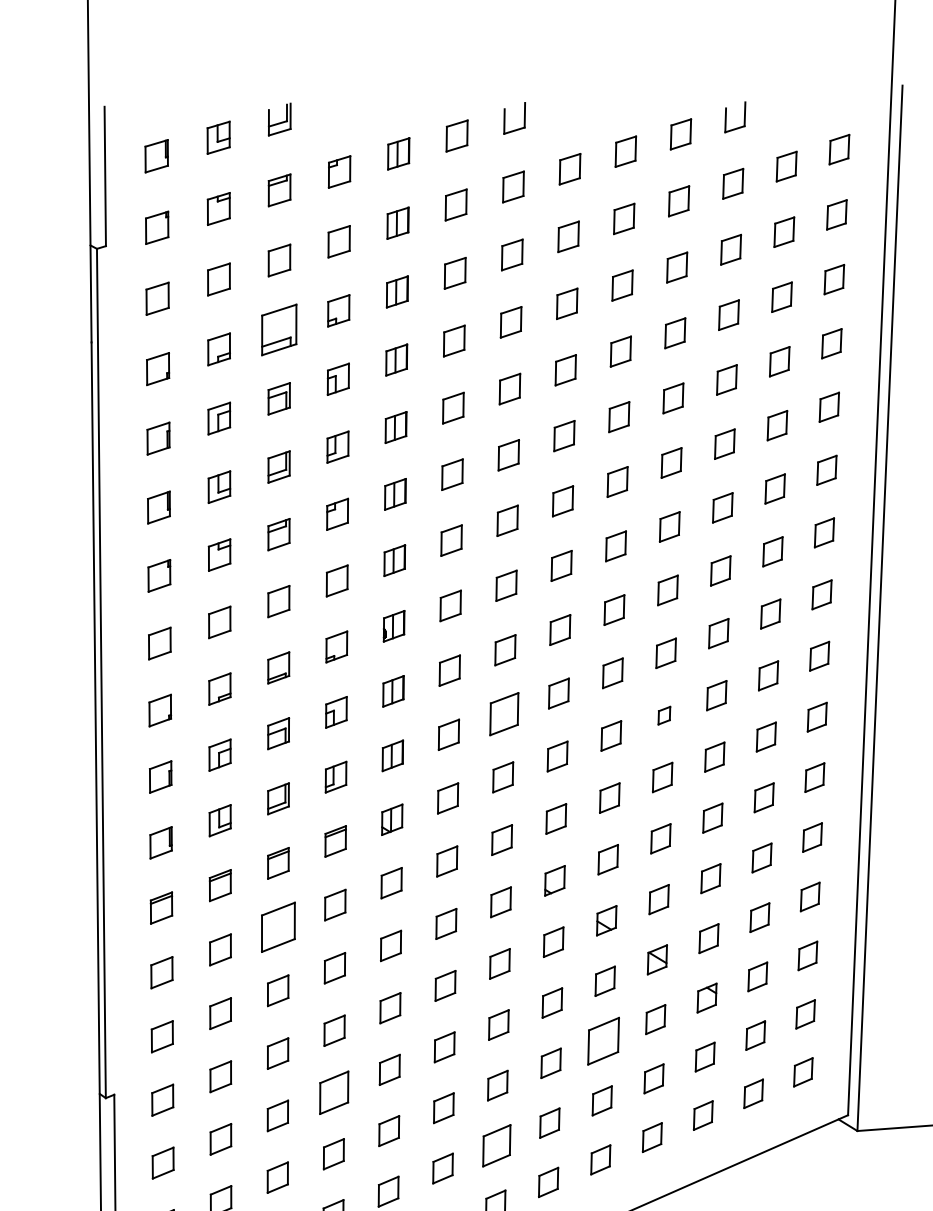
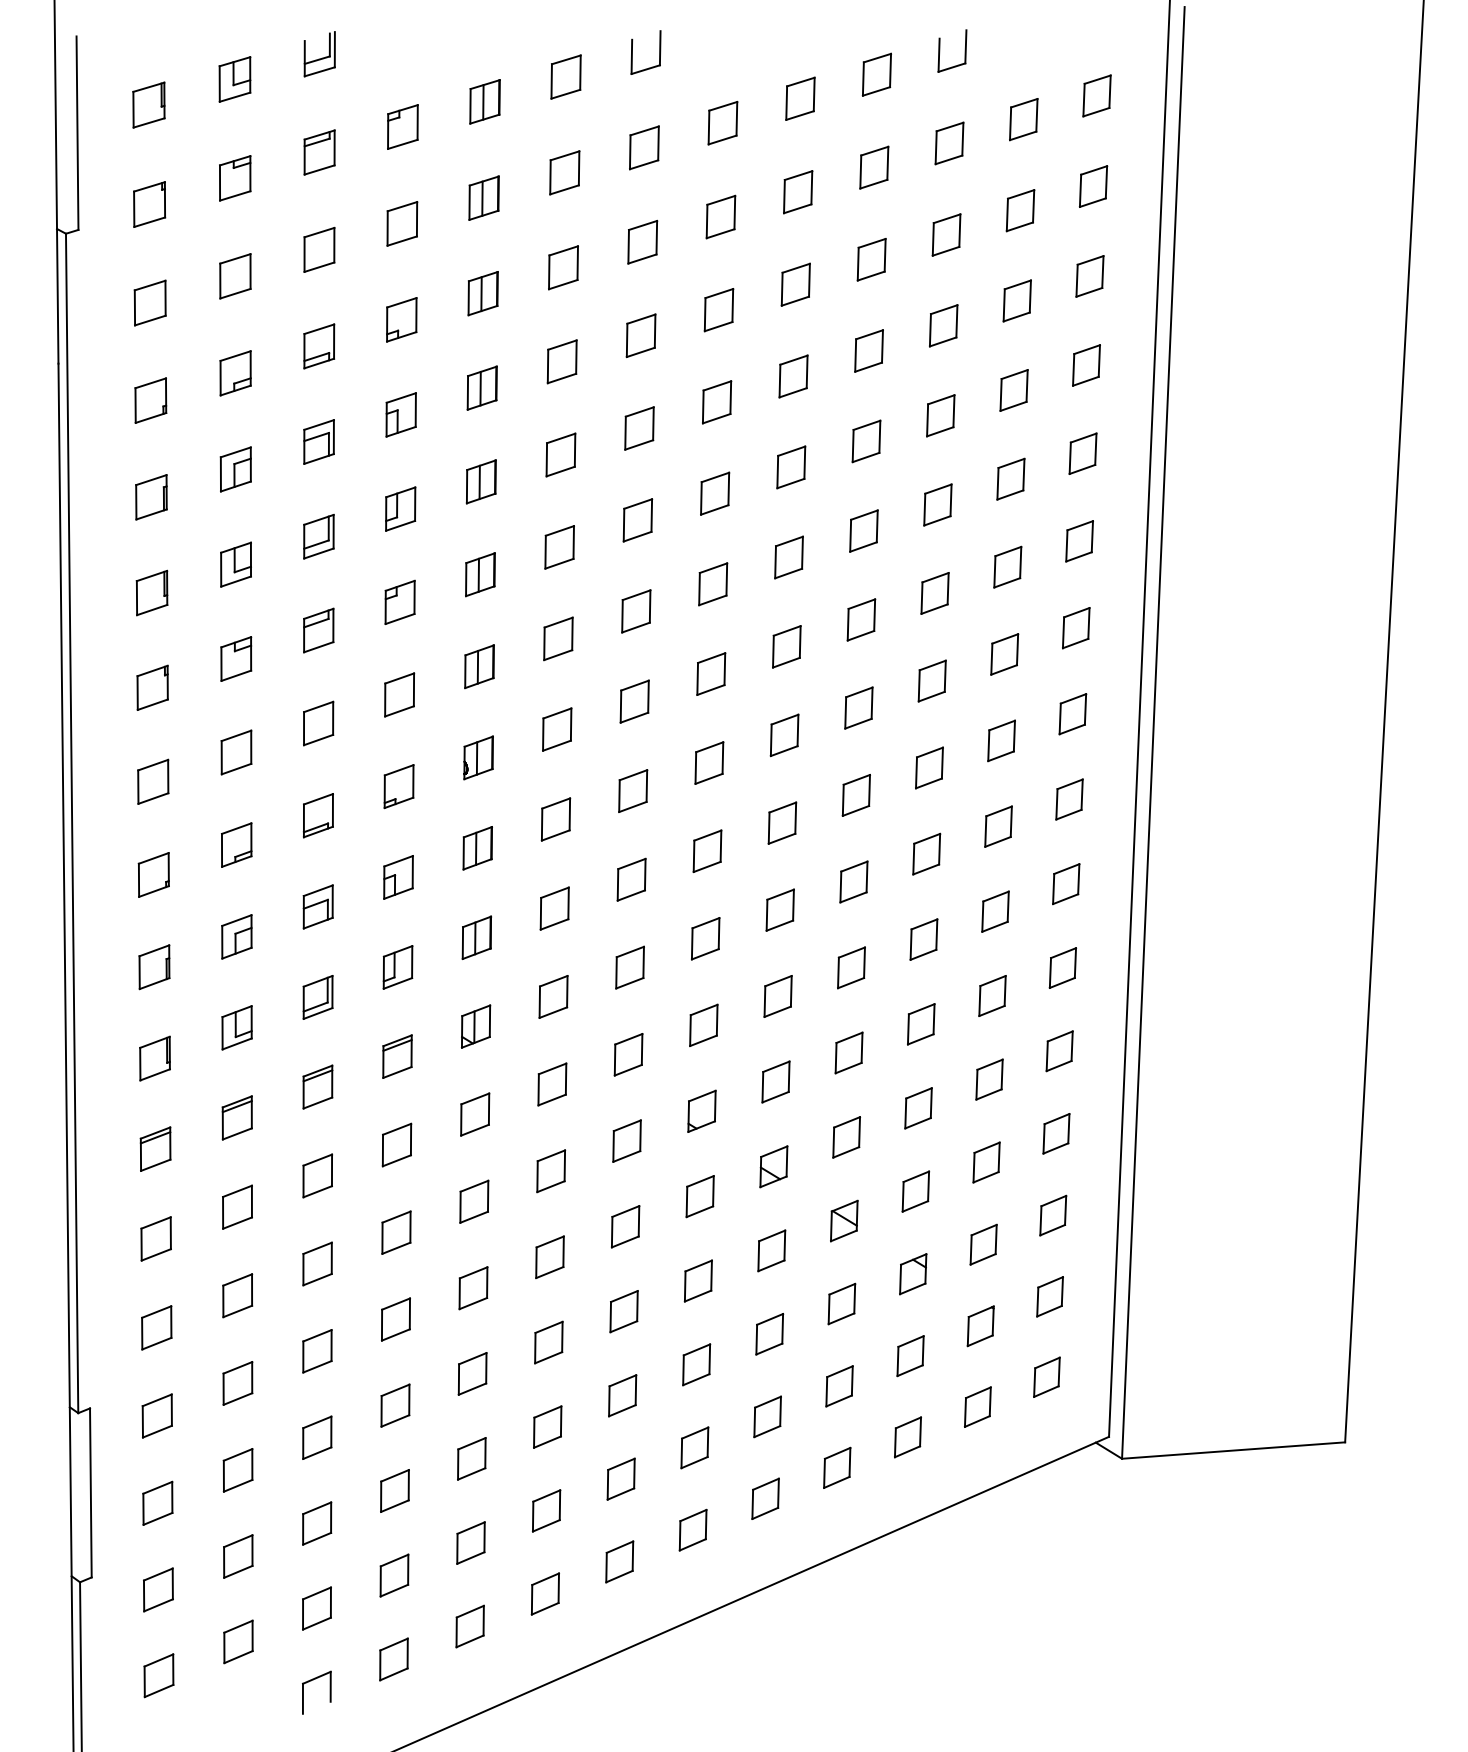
part: (279, 330) -> (319, 346), size x0.62
part: (504, 713) -> (631, 879), size x0.71
part: (664, 715) -> (853, 881), size x1.67
part: (278, 927) -> (317, 1175), size x0.62
part: (603, 1041) -> (769, 1334), size x0.62
part: (334, 1092) -> (395, 1405), size x0.71
part: (496, 1145) -> (620, 1478), size x0.71

